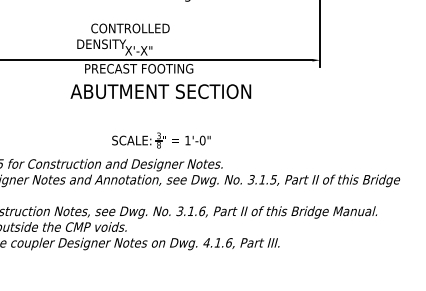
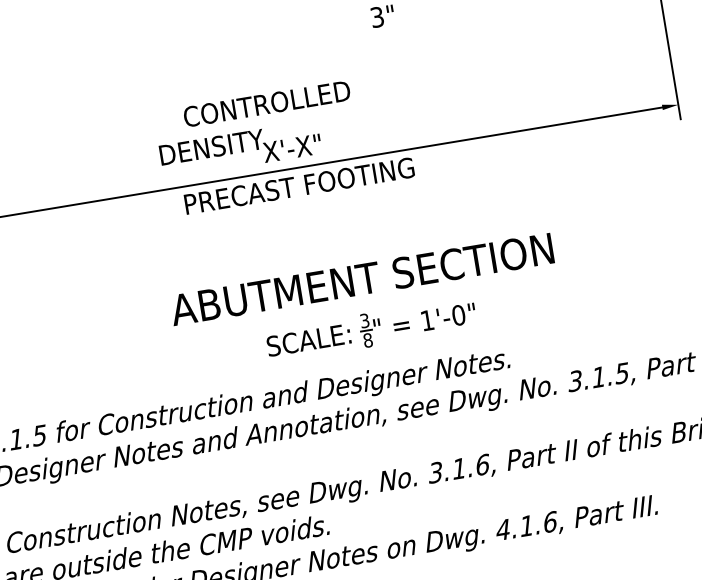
text: (160, 91) -> (361, 279), moved

